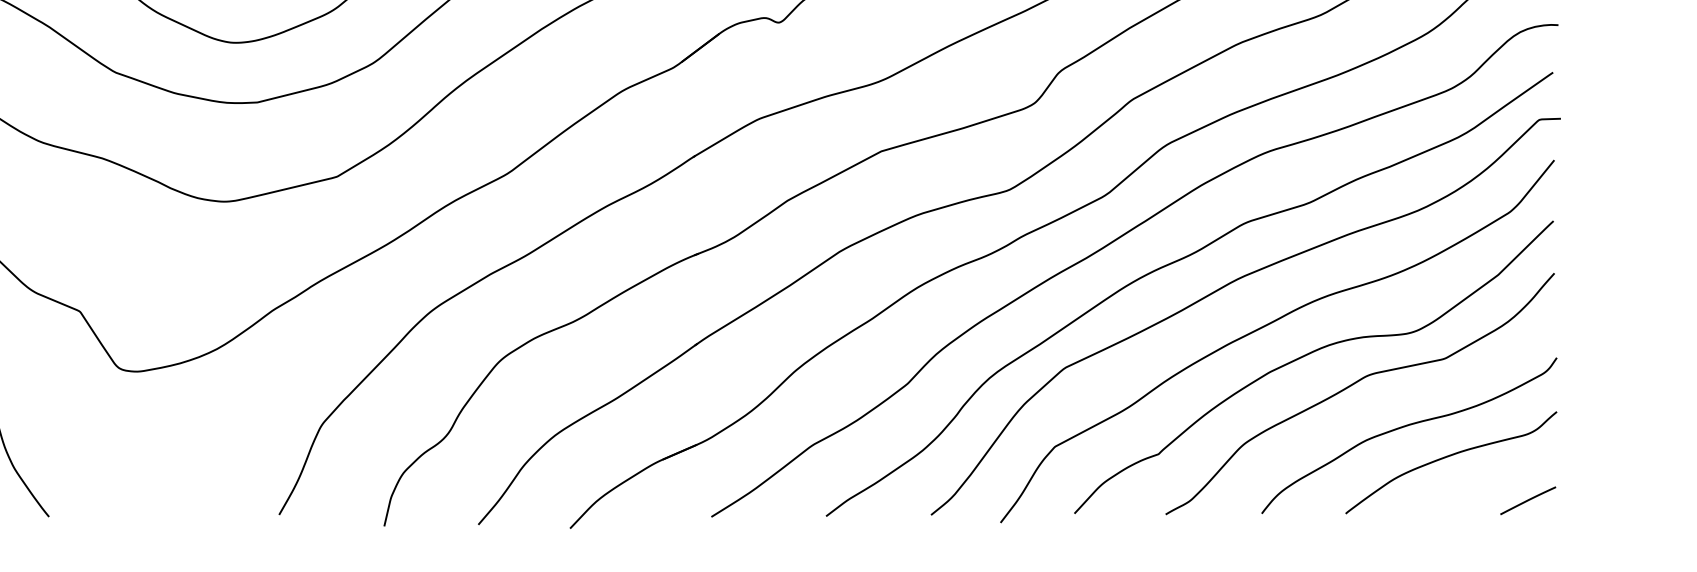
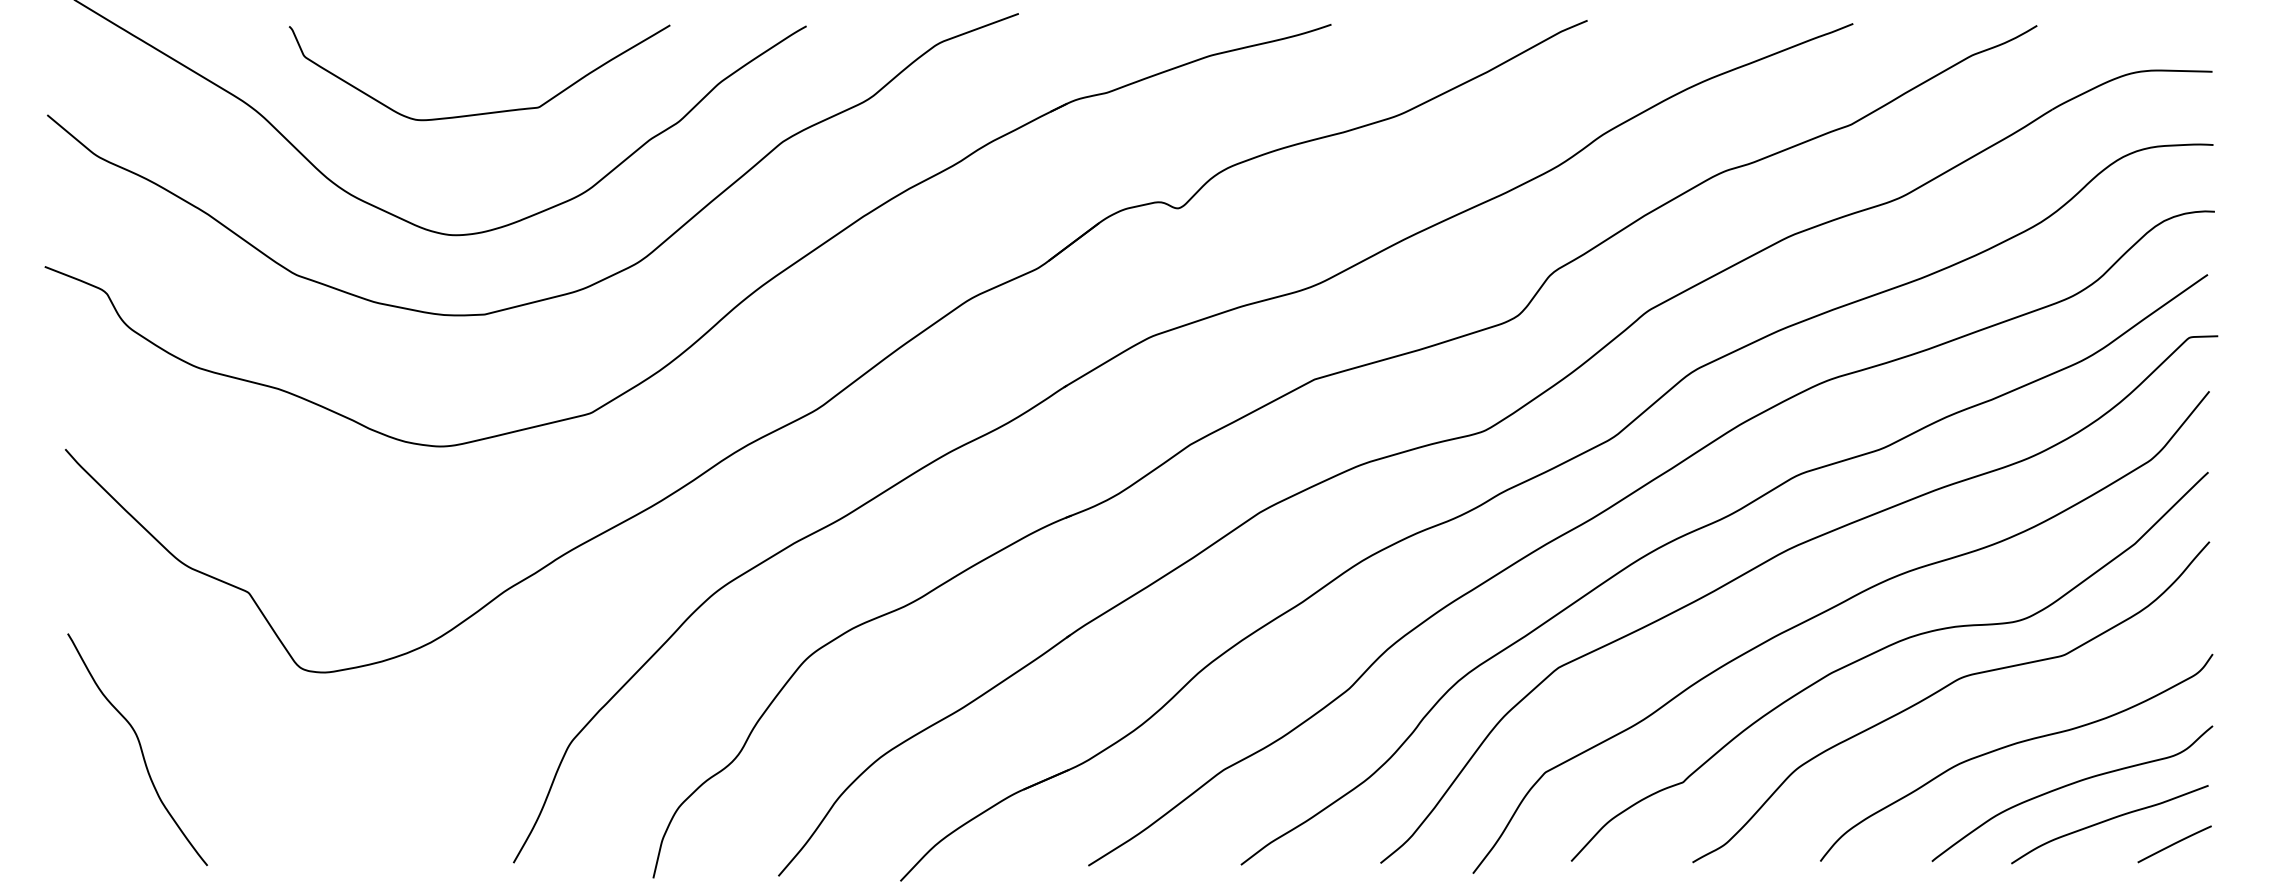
curve: (1477, 483) -> (2107, 821), added

